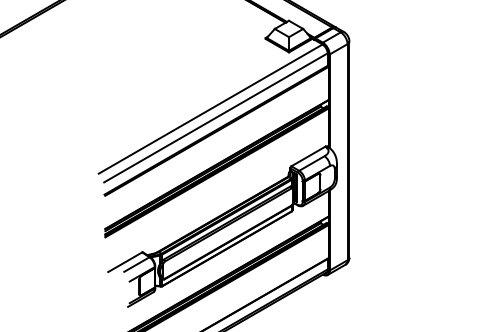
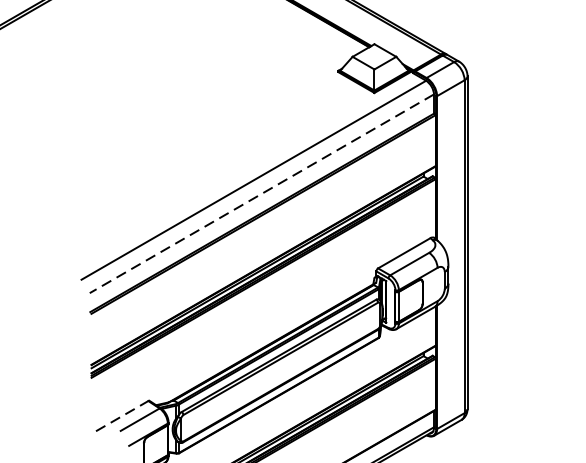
line: (215, 118) -> (261, 194), solid -> dashed
line: (125, 262) -> (122, 416), solid -> dashed

